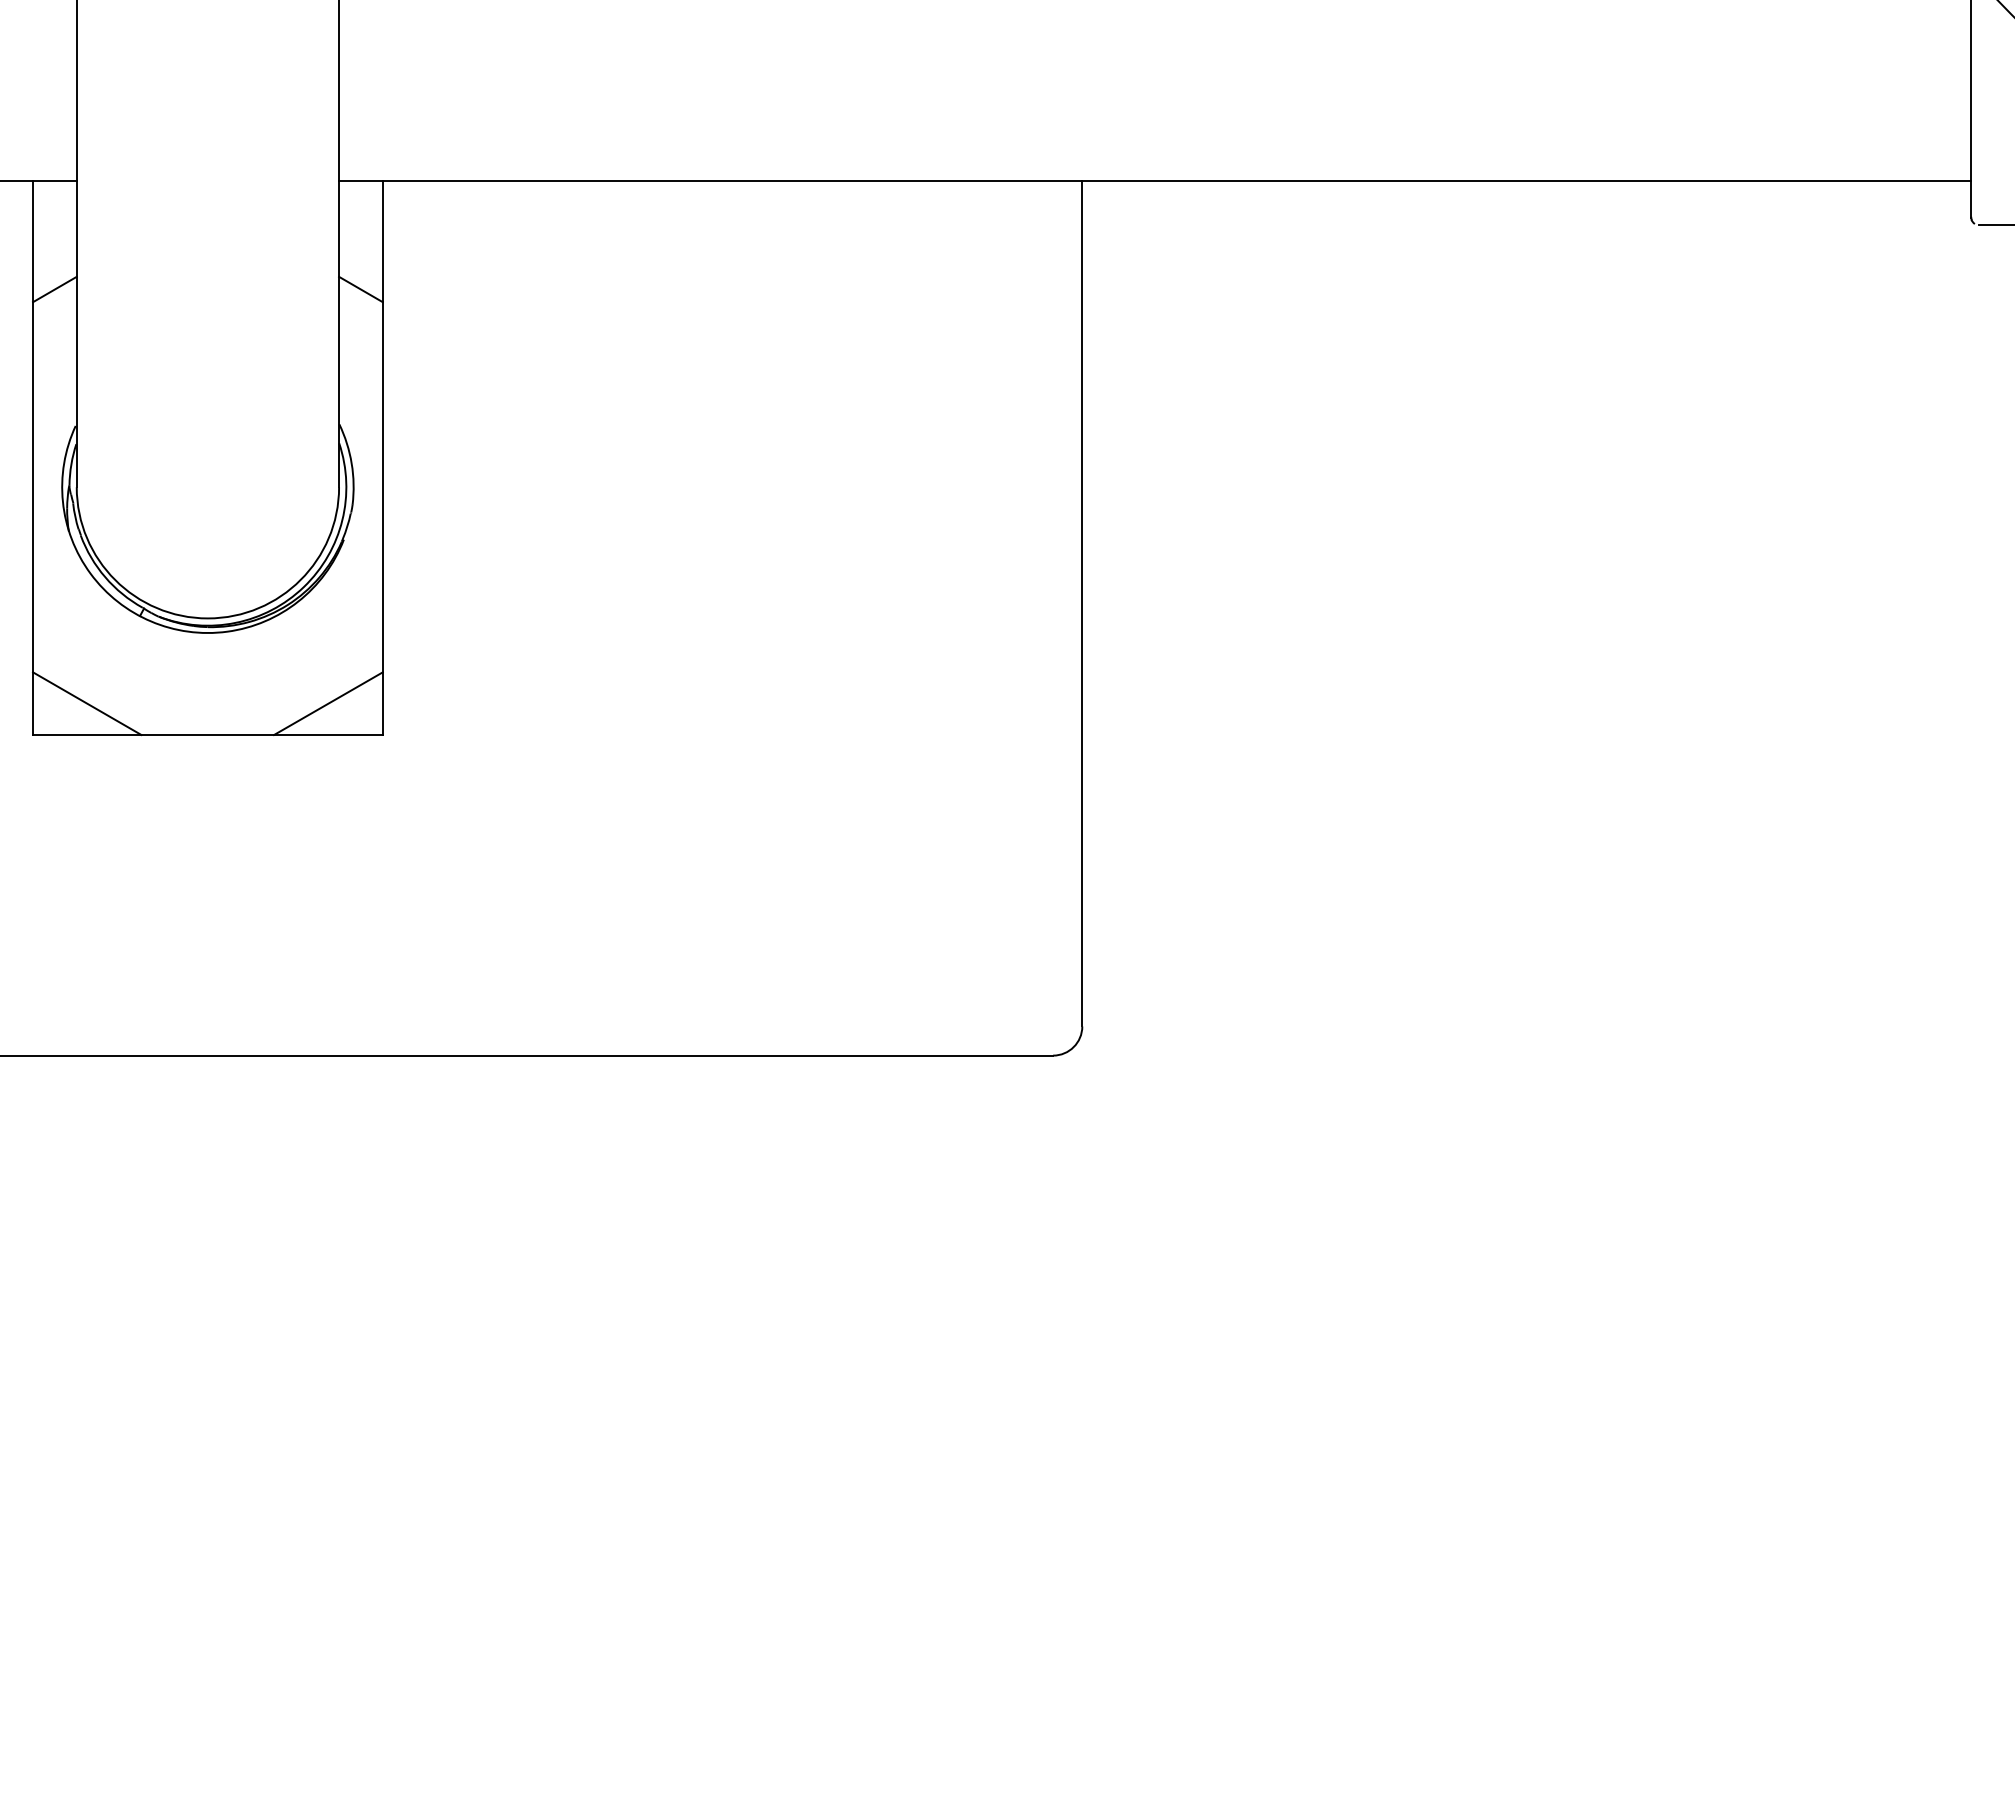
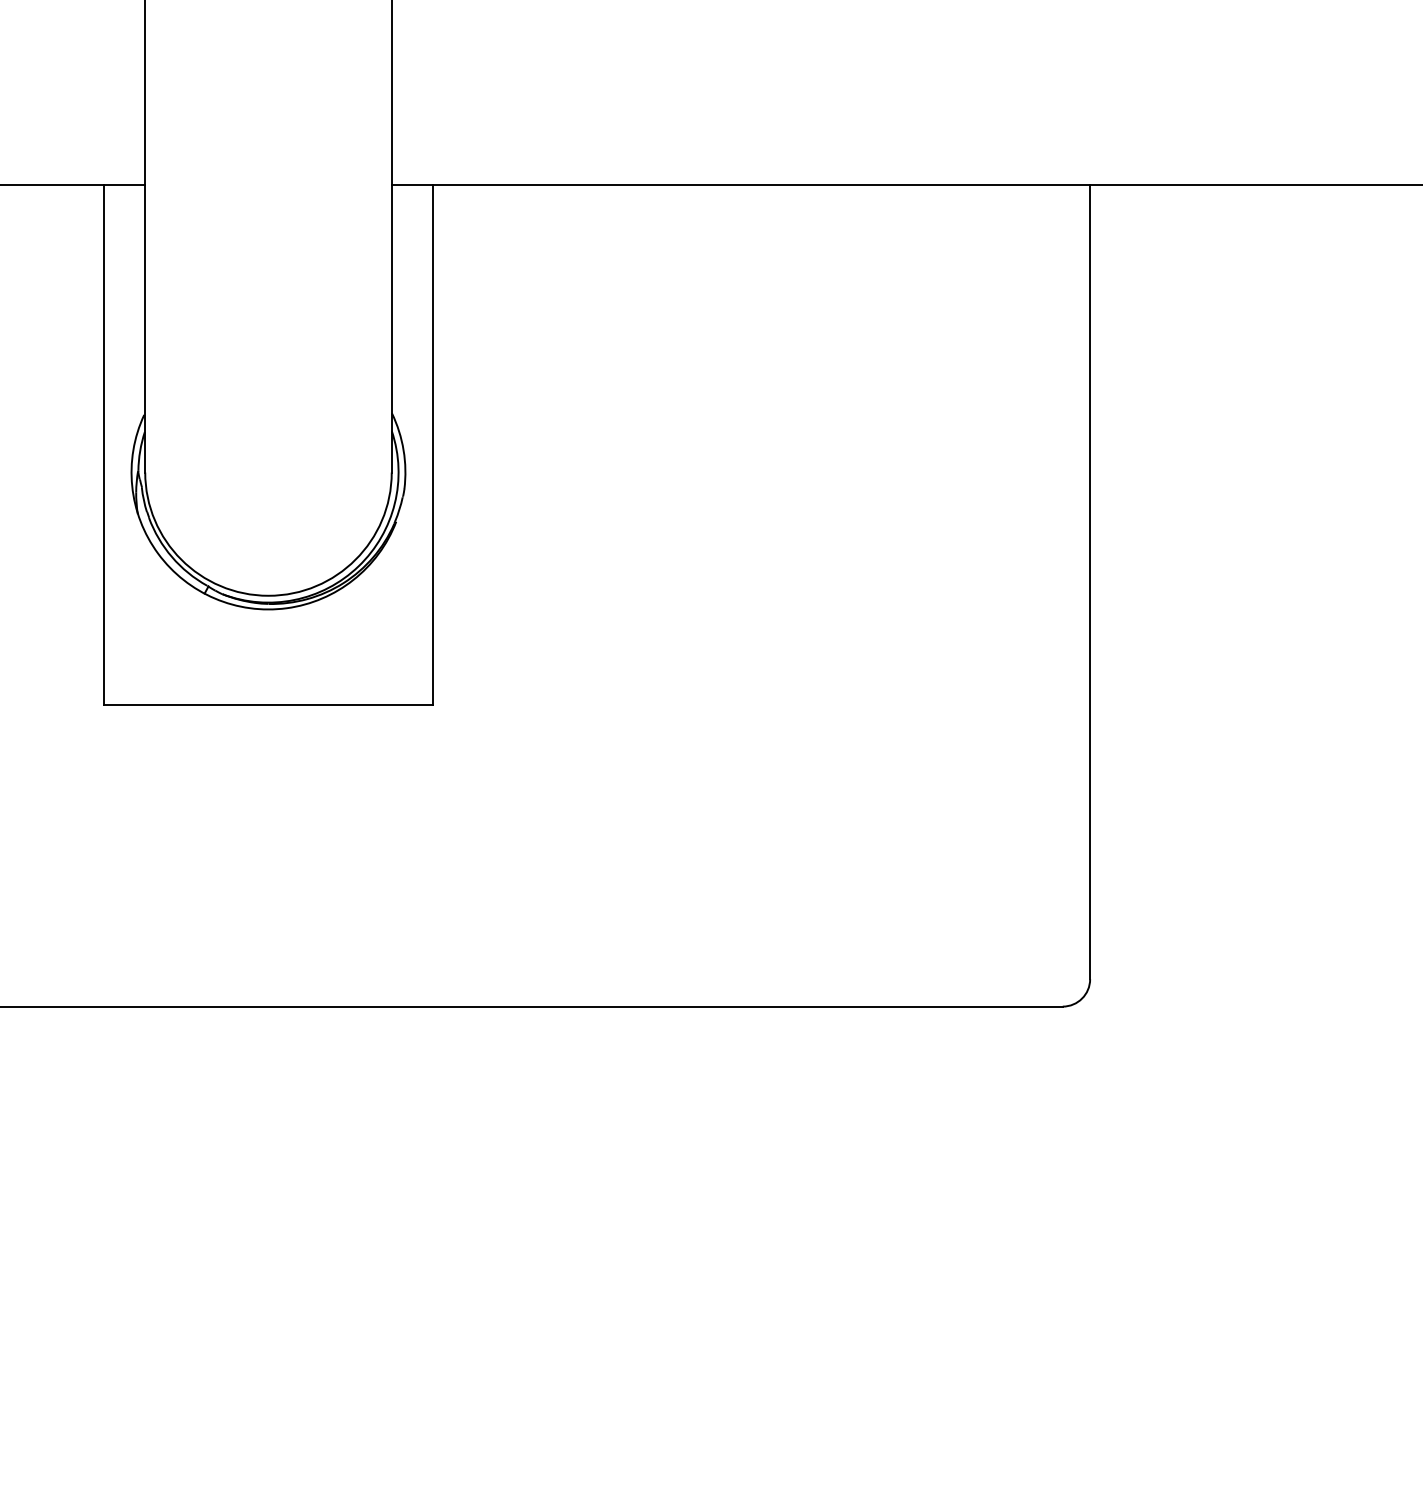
line: (54, 289) -> (124, 286), removed
line: (360, 289) -> (411, 286), removed
line: (87, 703) -> (155, 675), removed
line: (328, 703) -> (381, 675), removed

